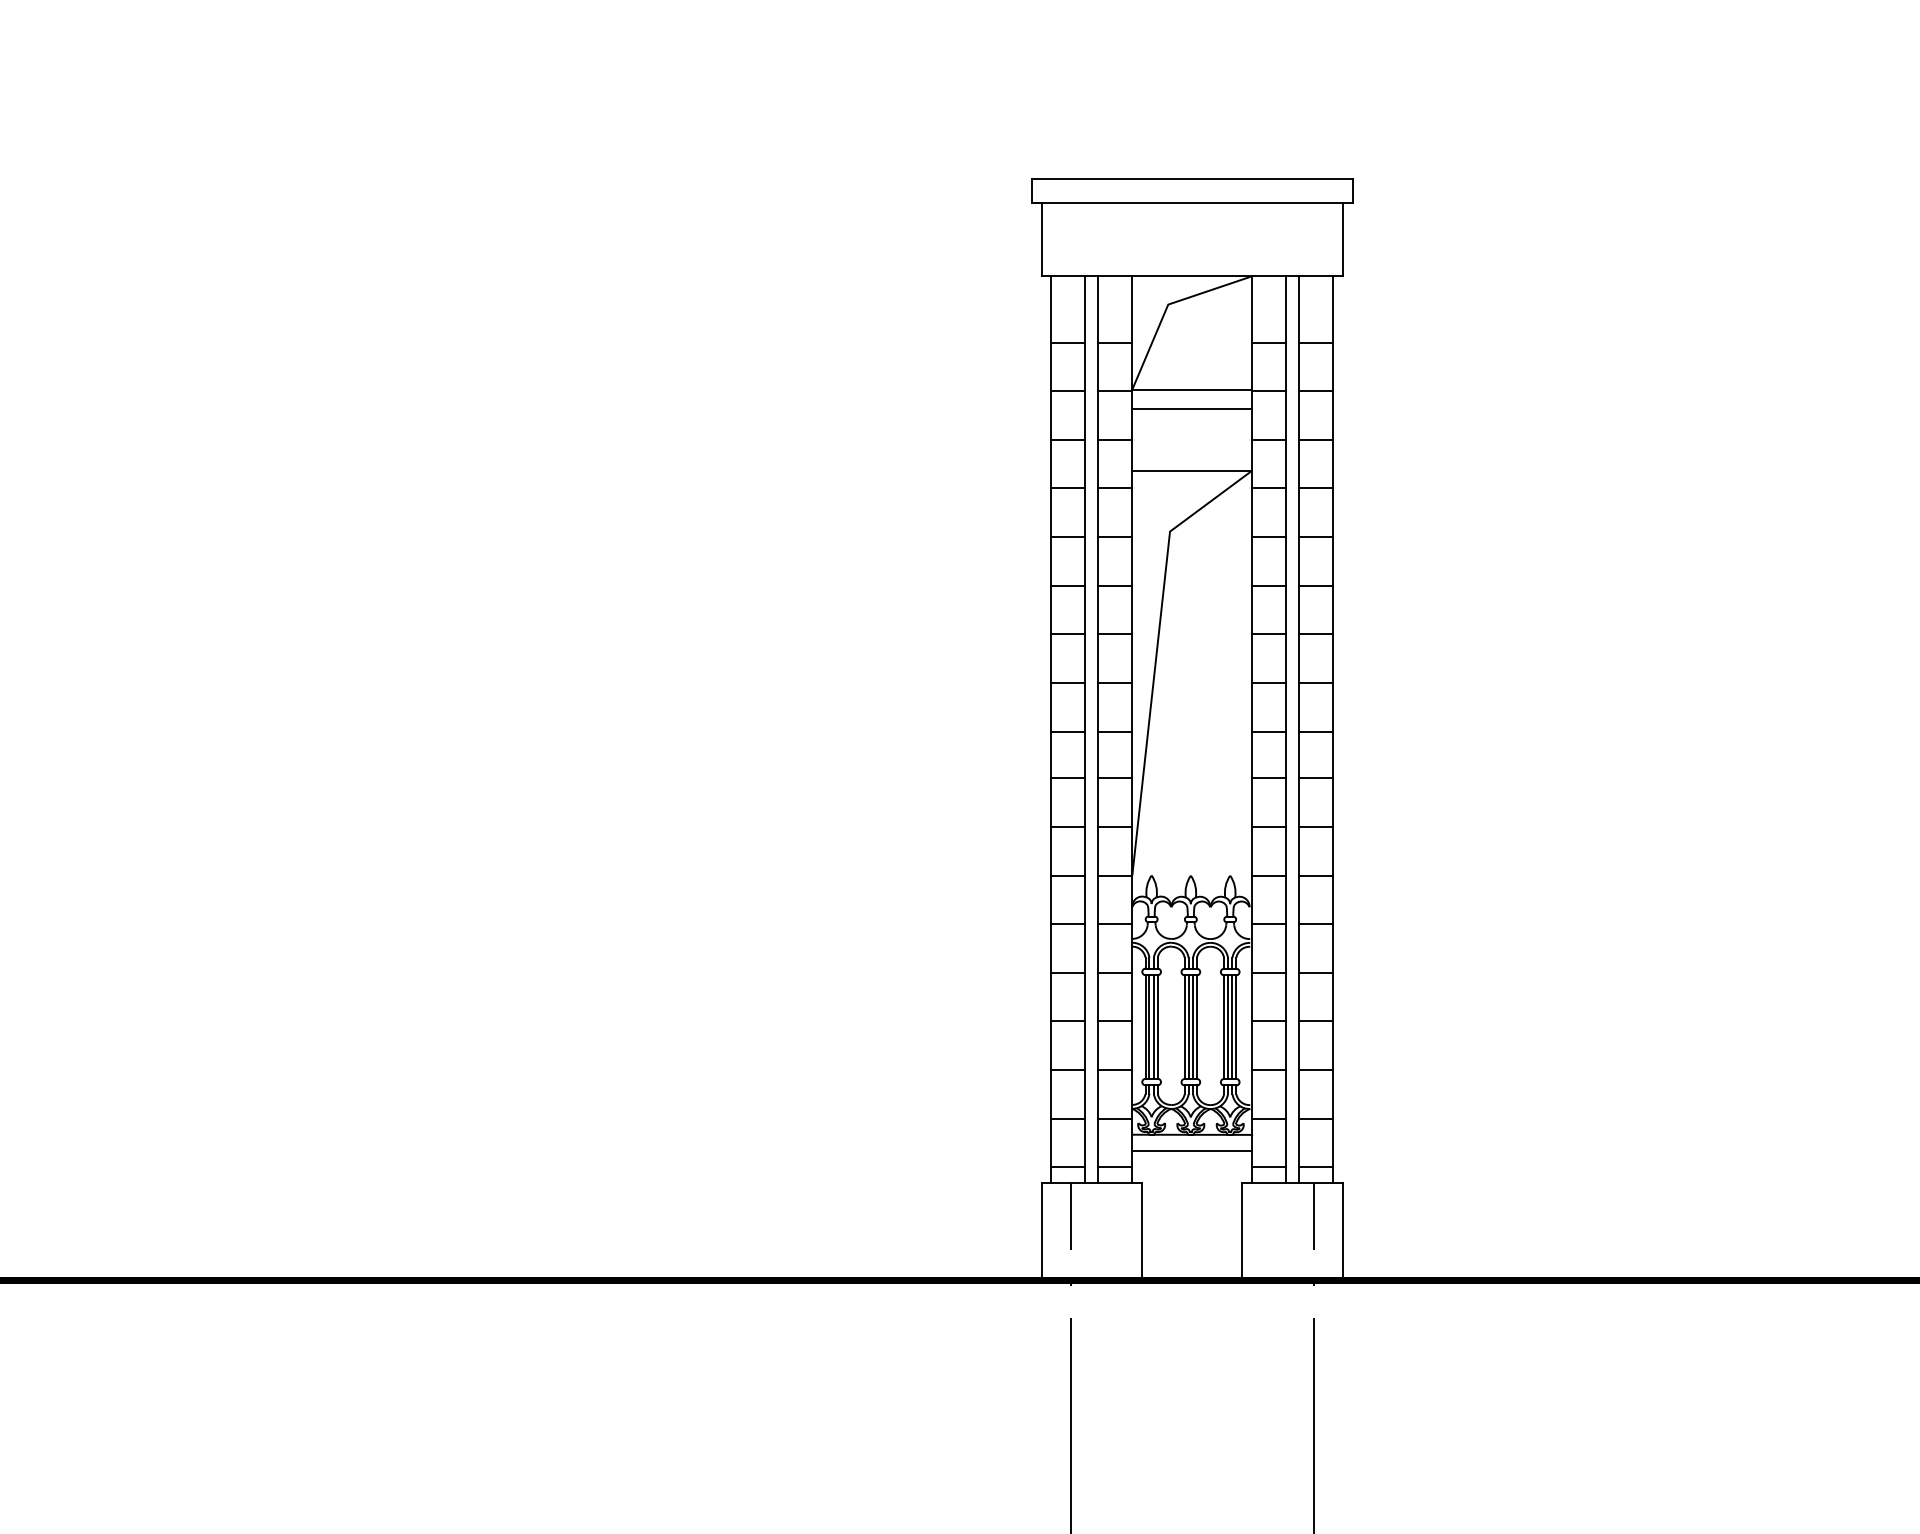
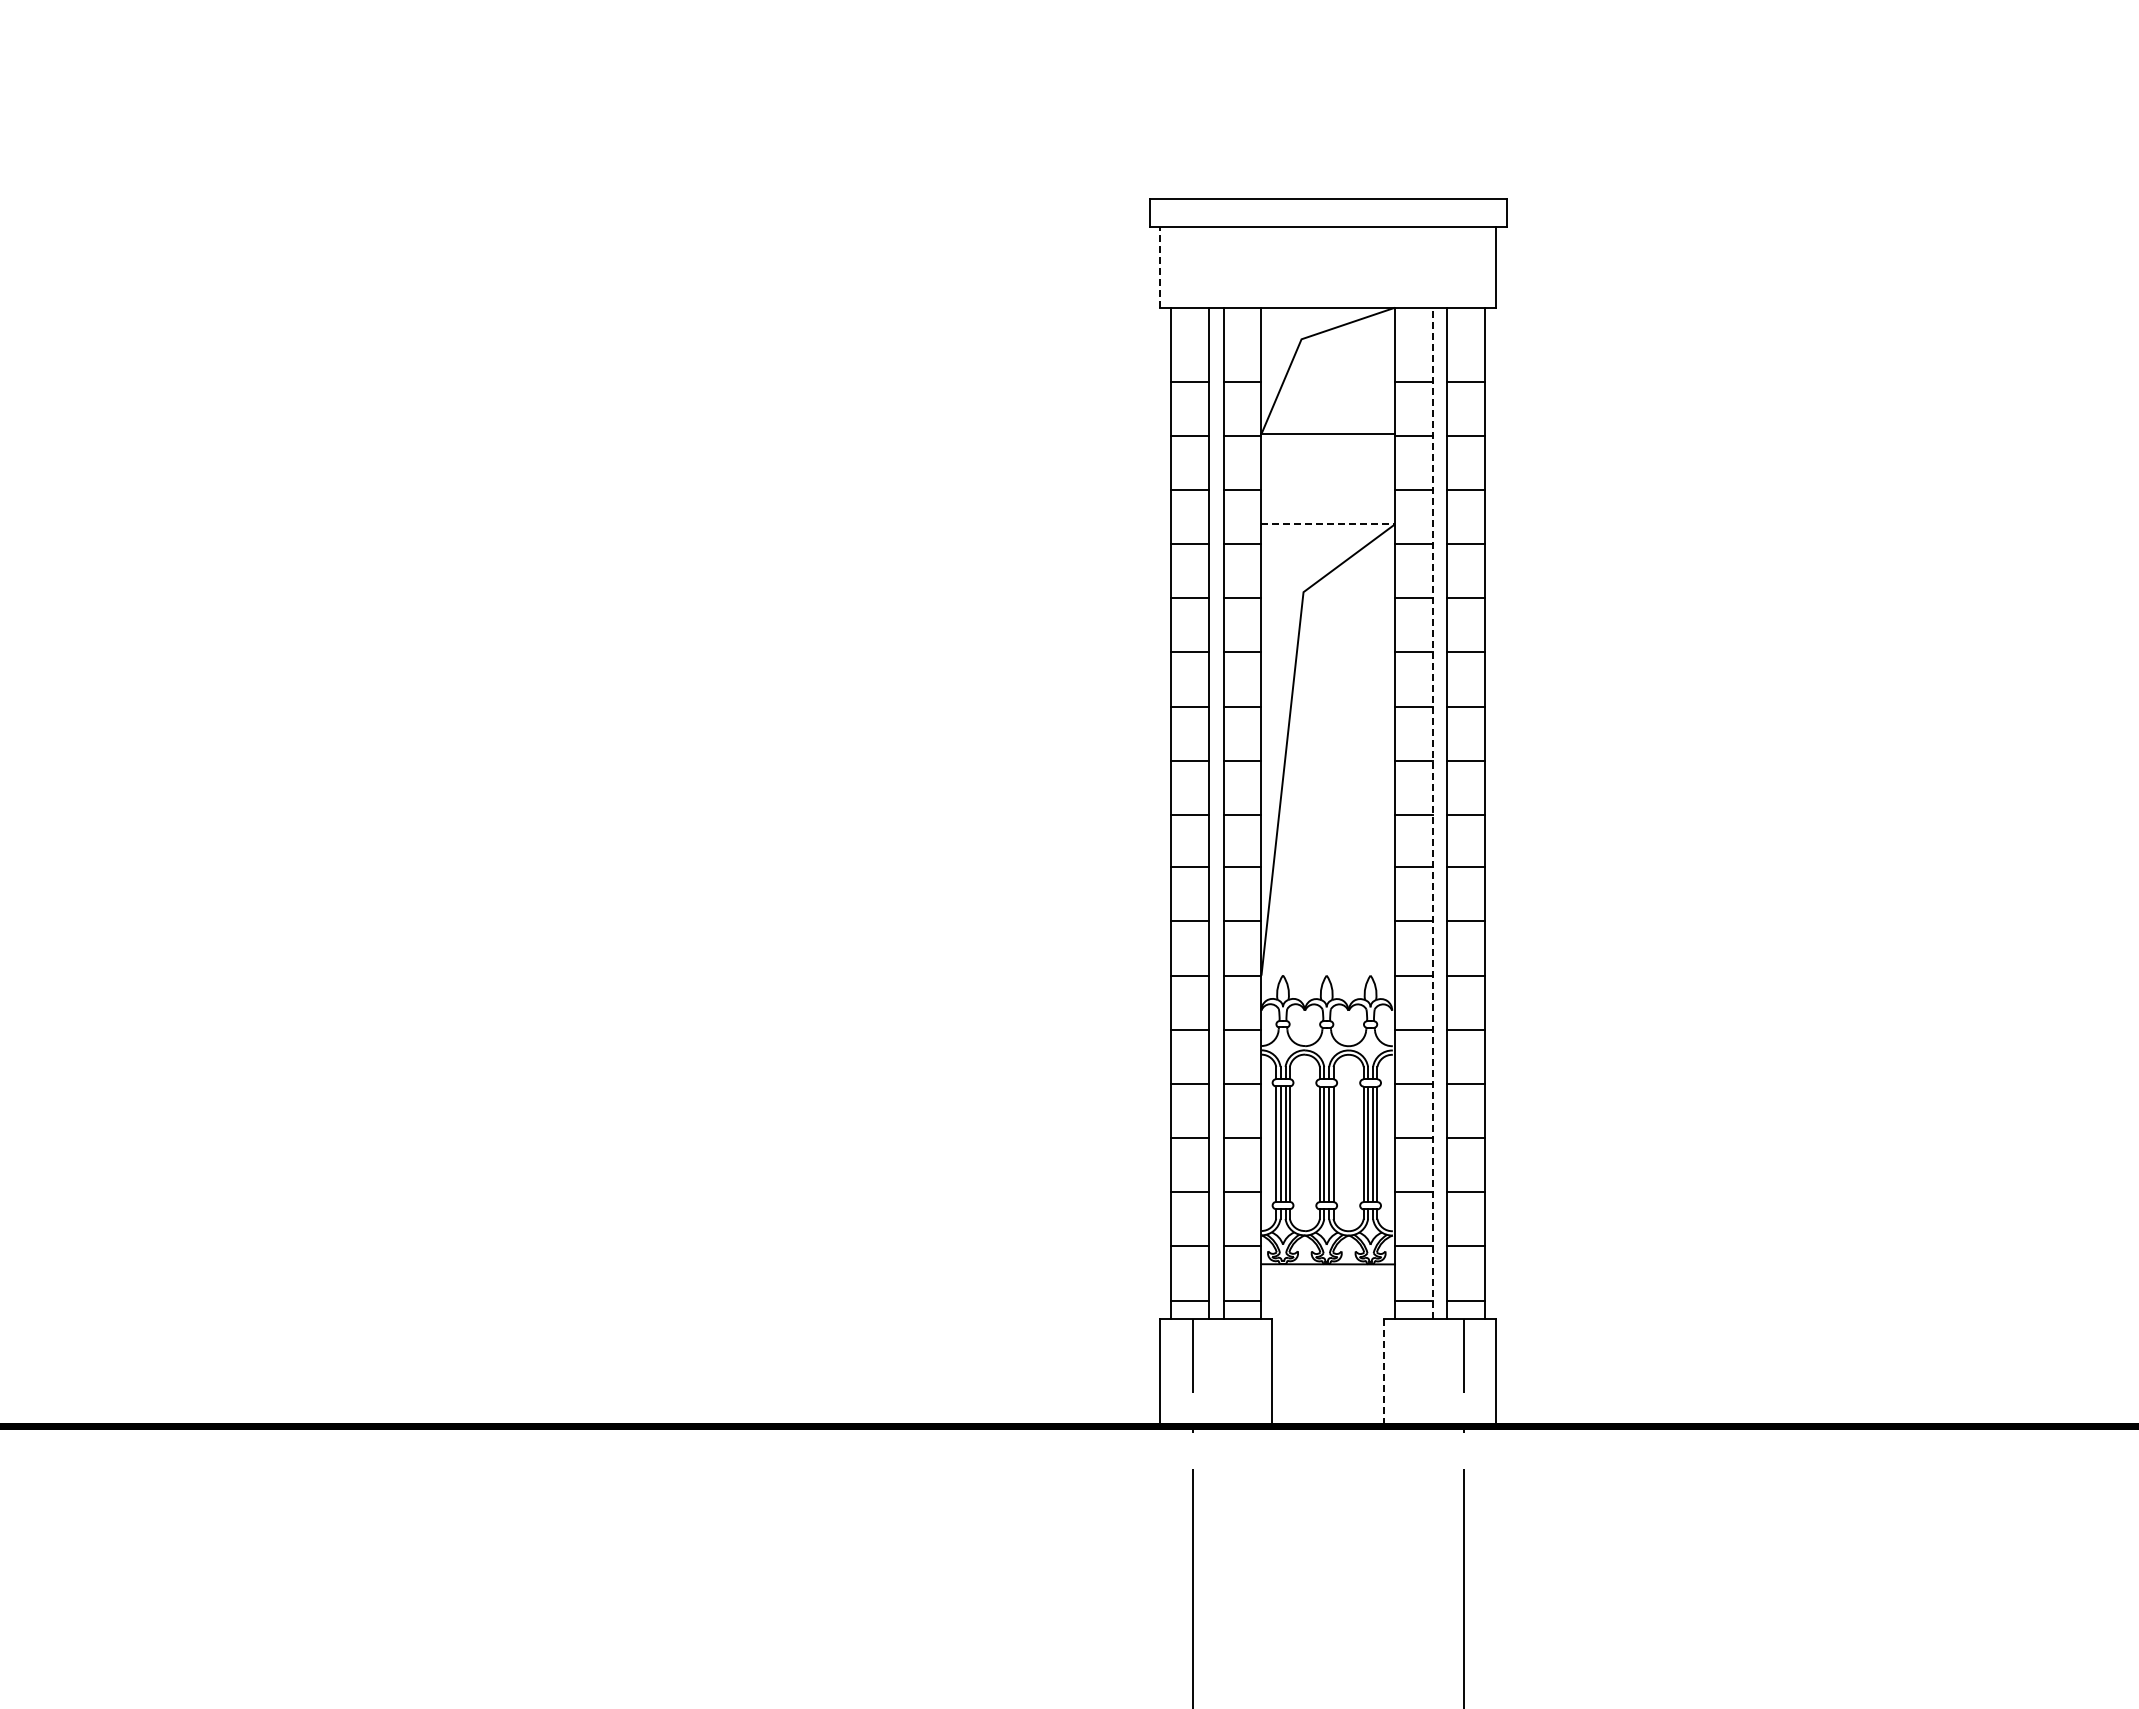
line: (1041, 240) -> (1160, 267), solid -> dashed
line: (1192, 408) -> (1328, 455), removed
line: (1192, 470) -> (1328, 524), solid -> dashed
line: (1285, 729) -> (1432, 812), solid -> dashed
line: (1192, 1151) -> (1328, 1282), removed
line: (1242, 1232) -> (1384, 1373), solid -> dashed

